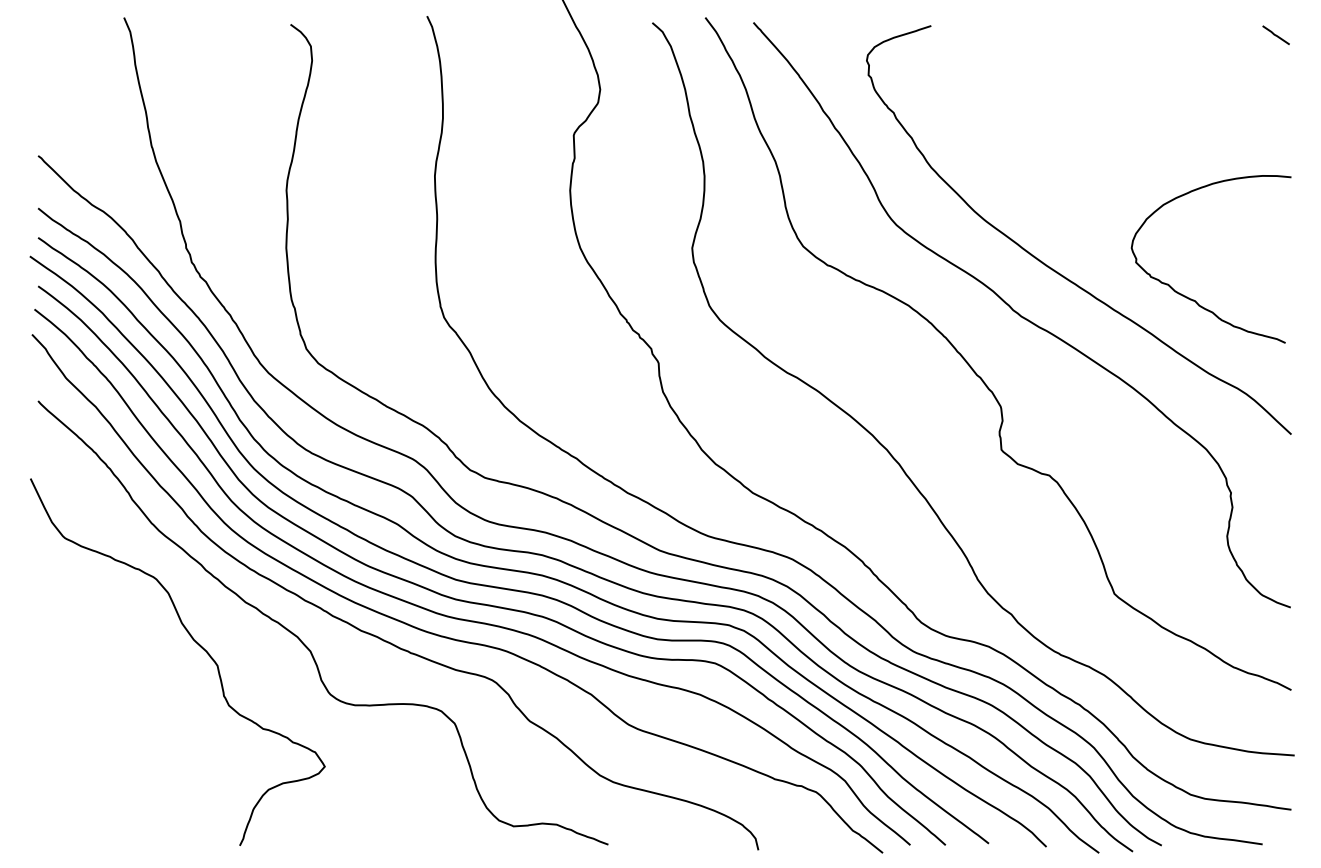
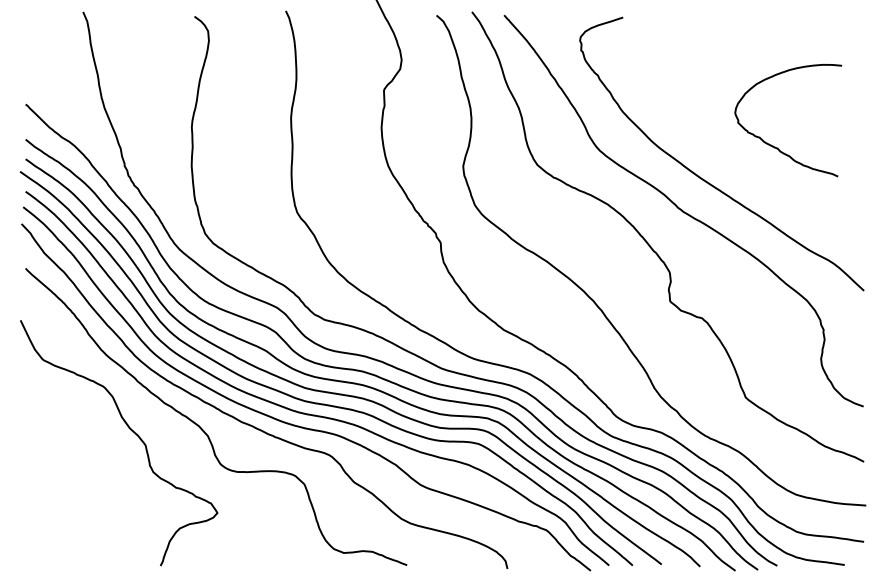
line: (1275, 34) -> (853, 23), removed
curve: (1191, 297) -> (775, 146), moved

